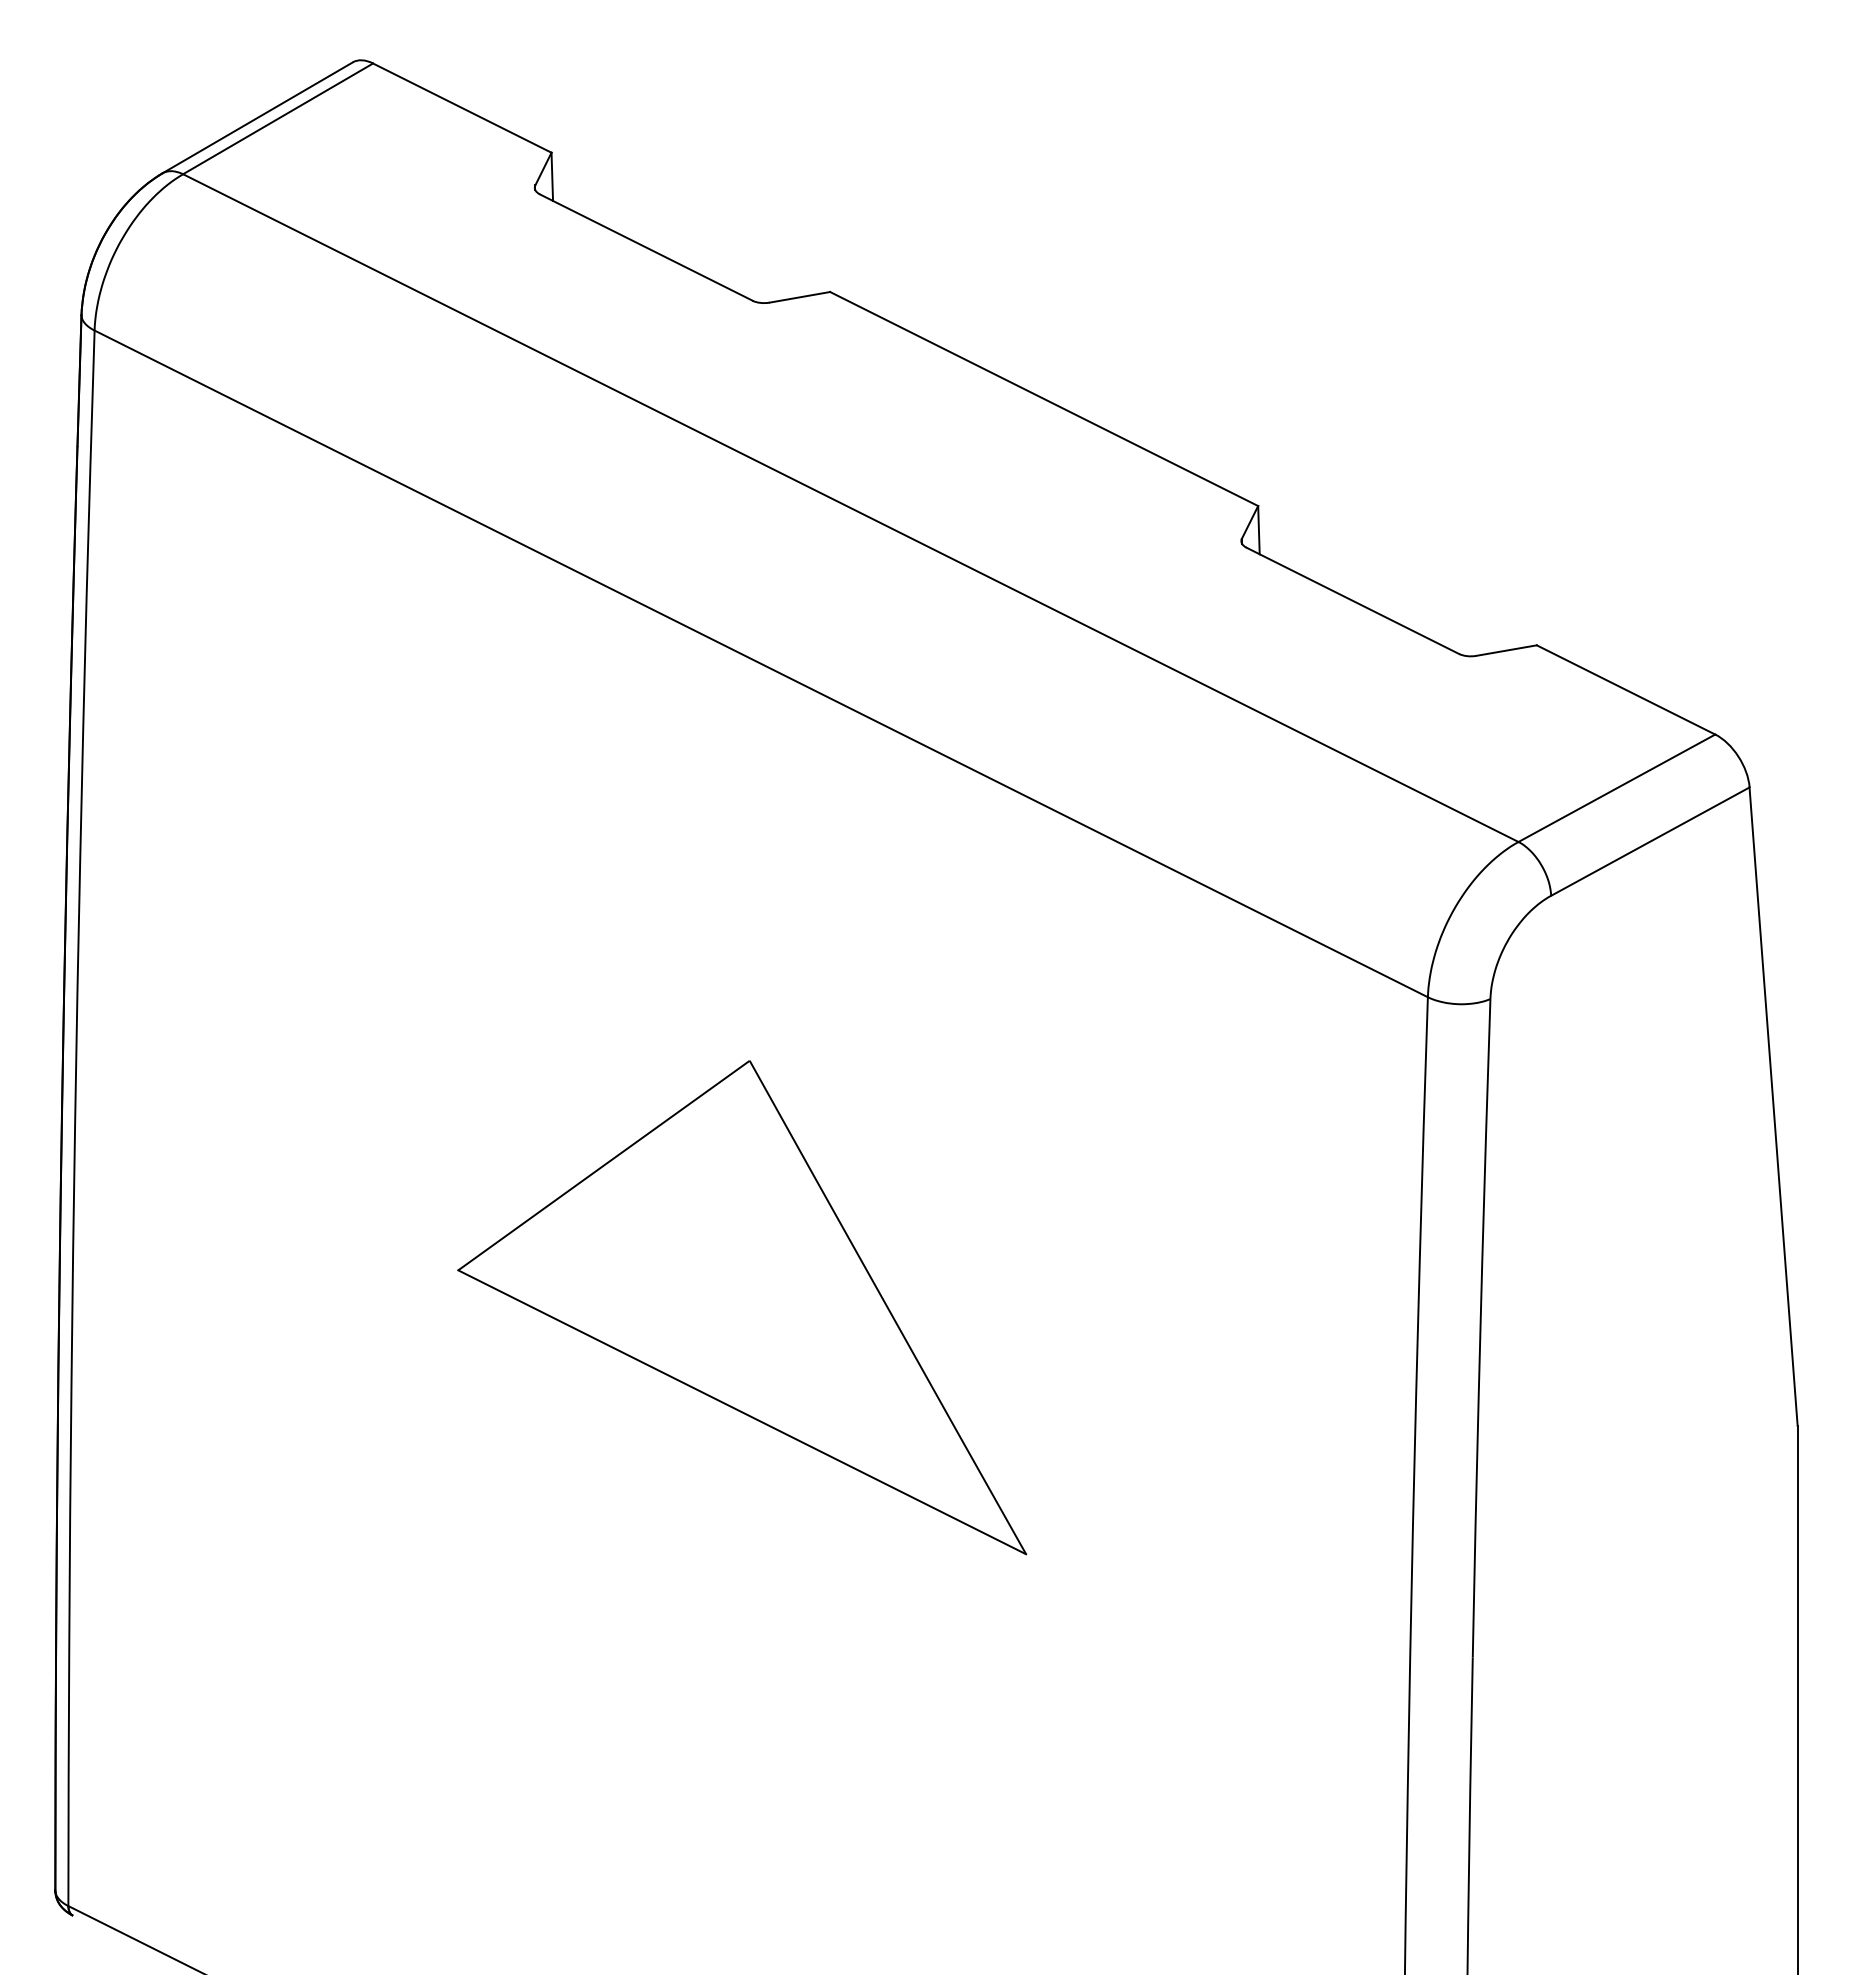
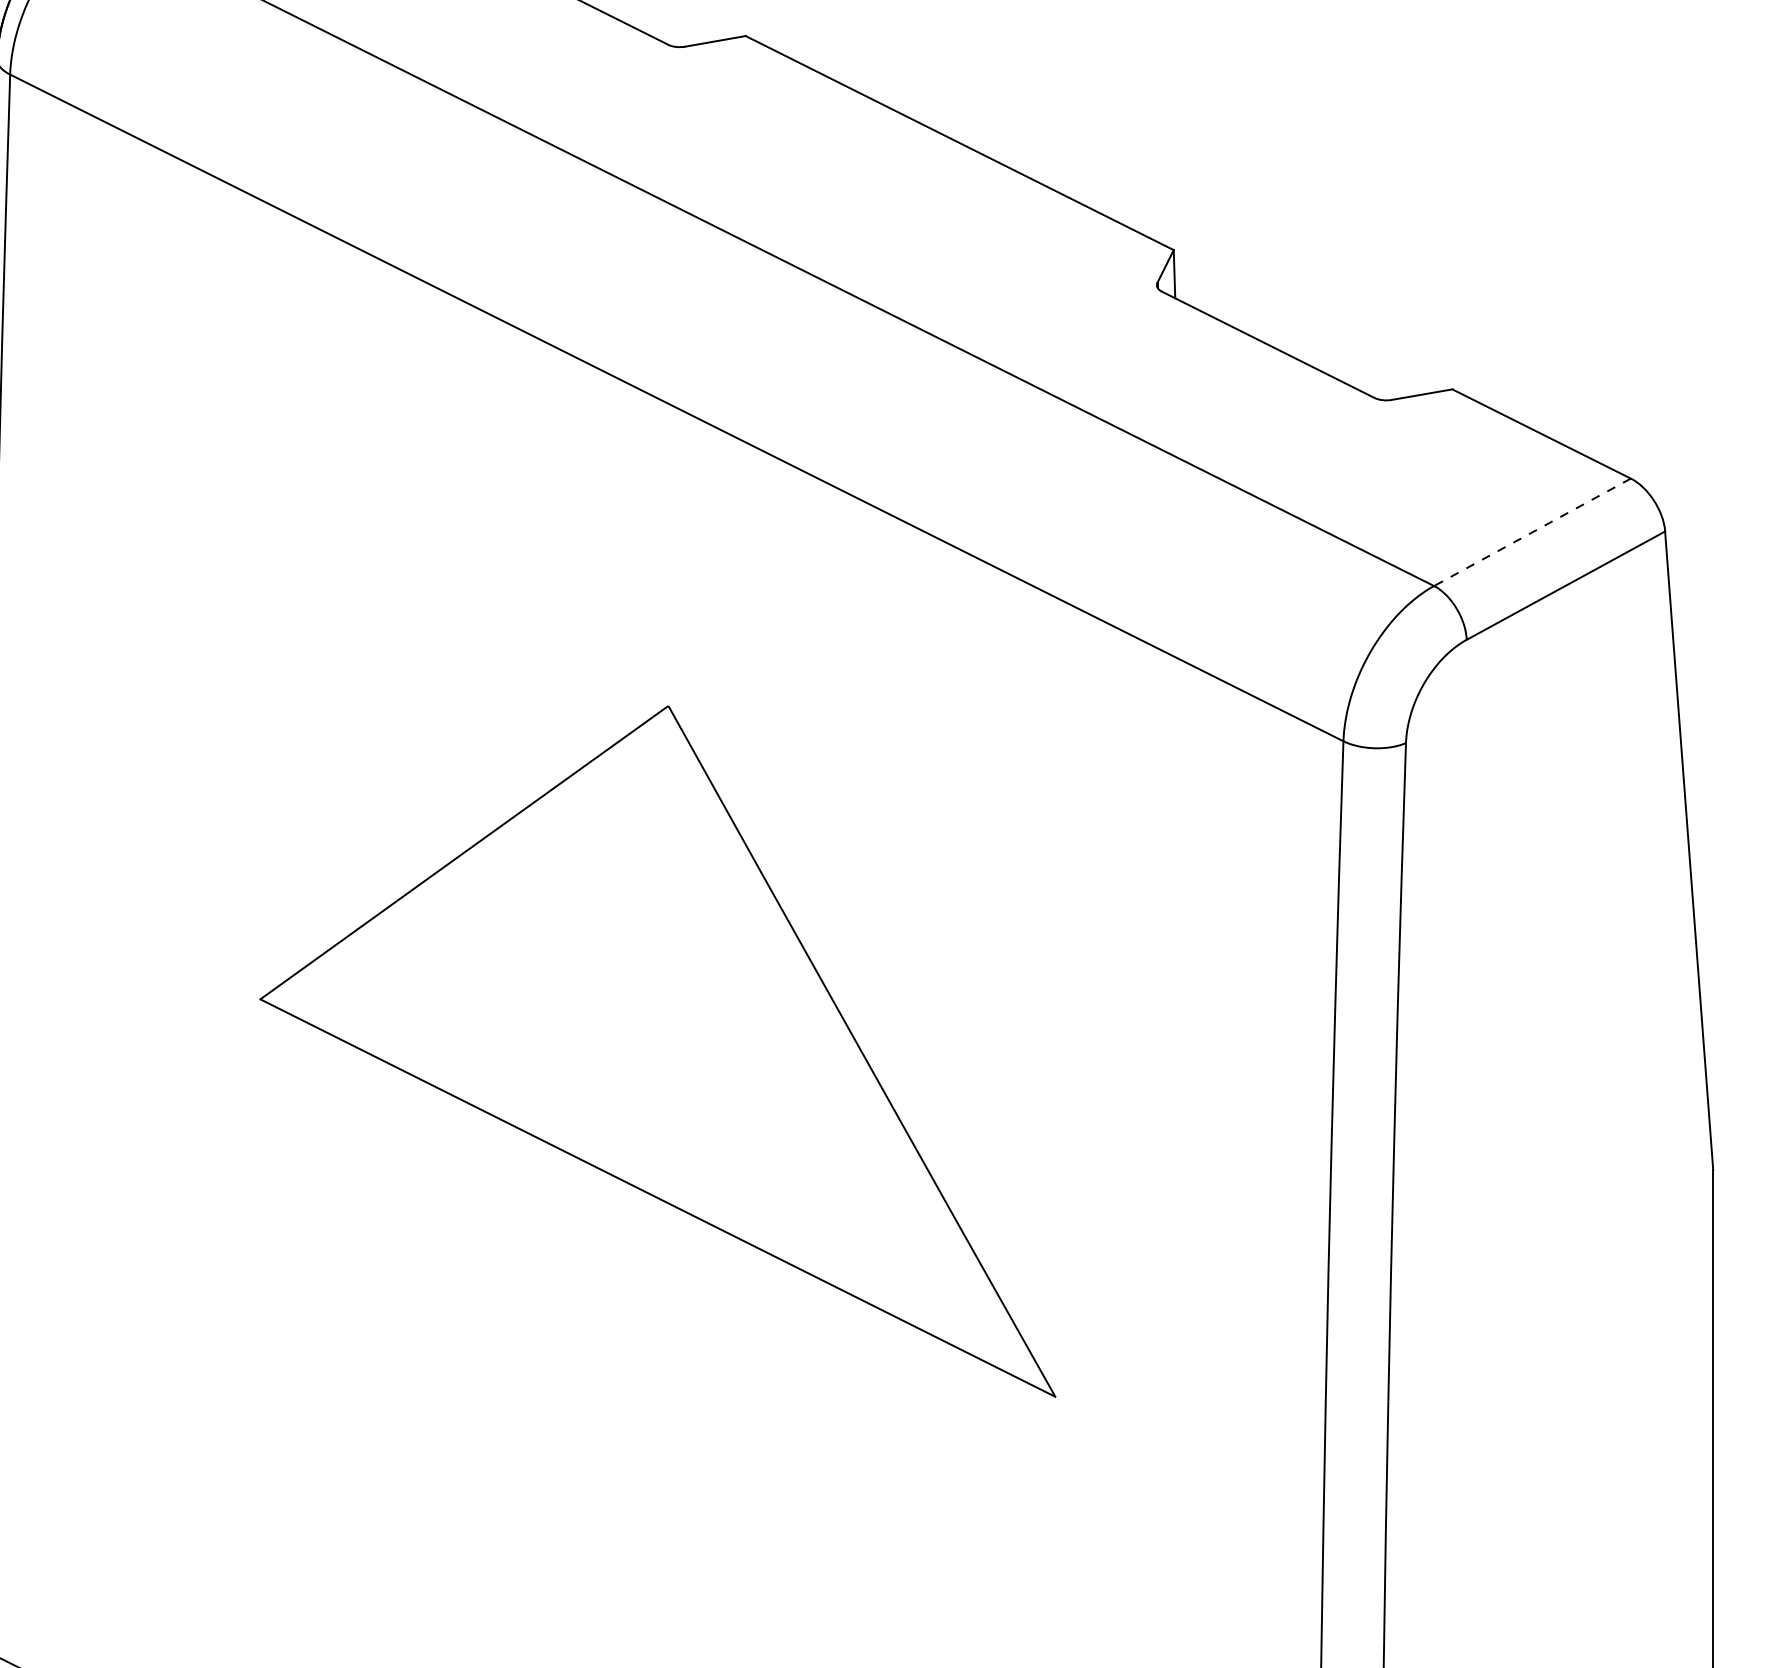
line: (1616, 788) -> (1532, 532), solid -> dashed
part: (741, 1307) -> (657, 1051), size x1.4

